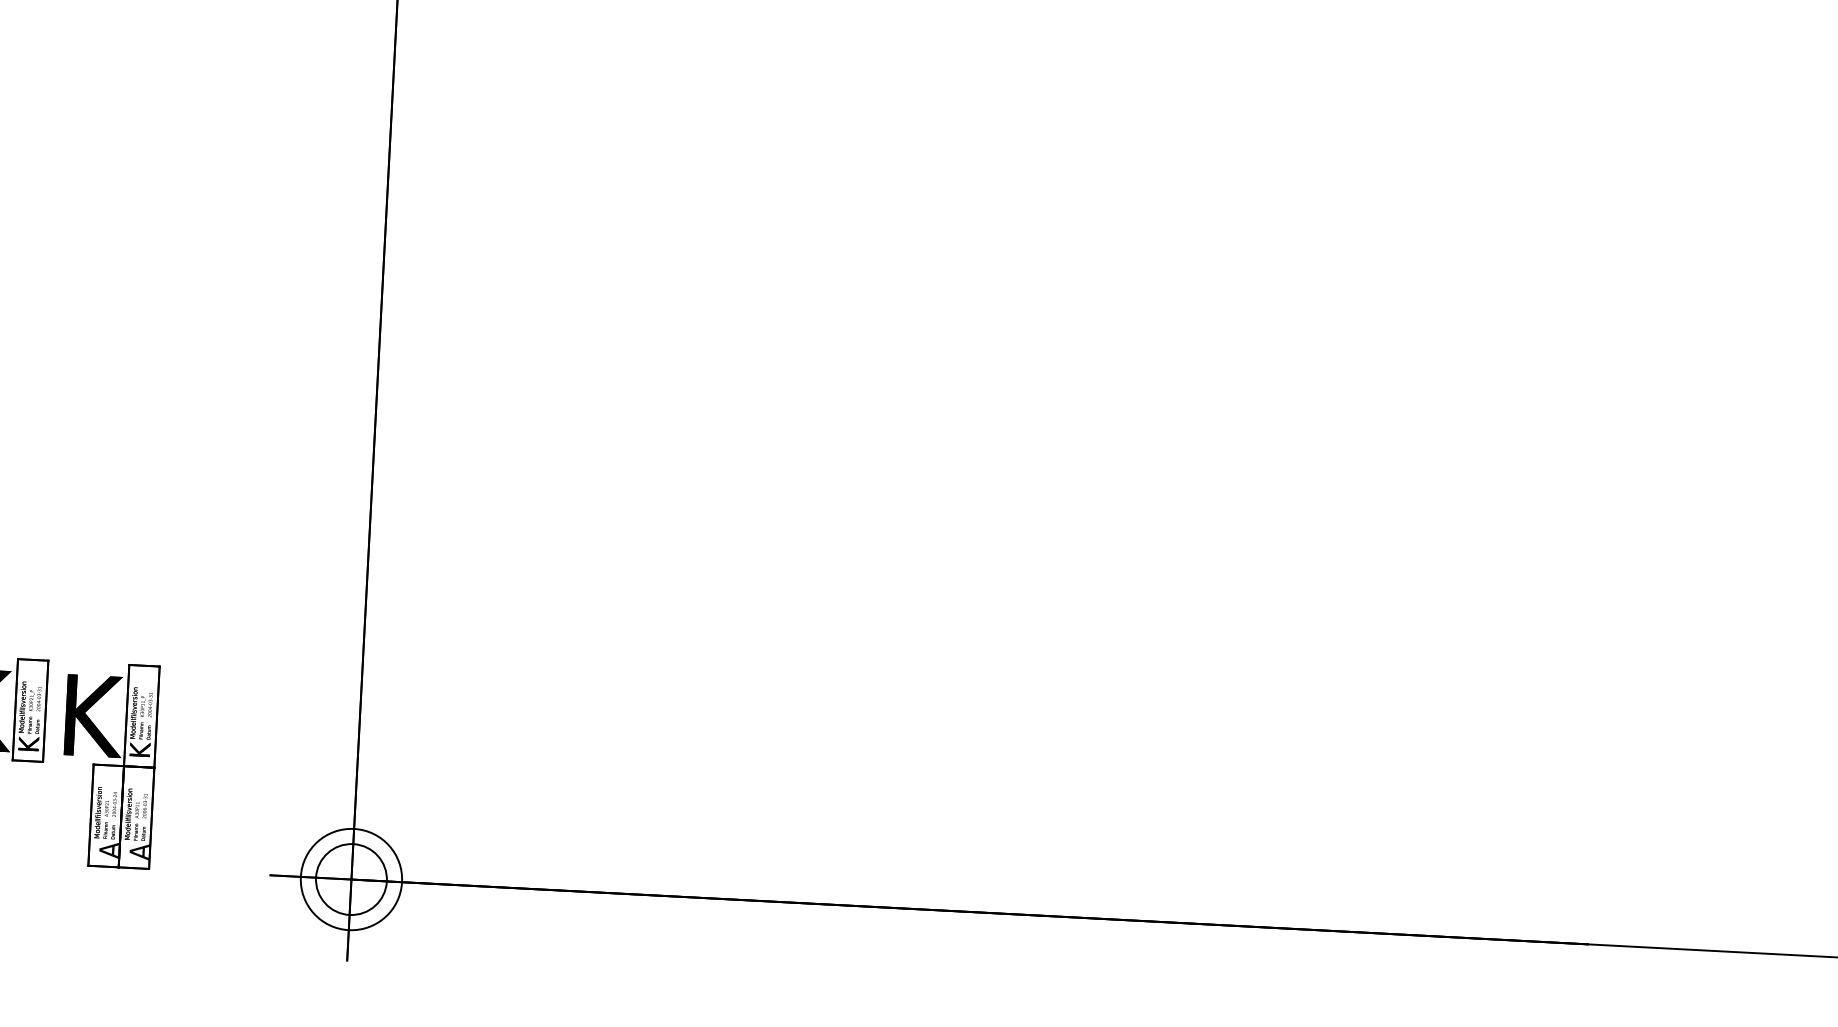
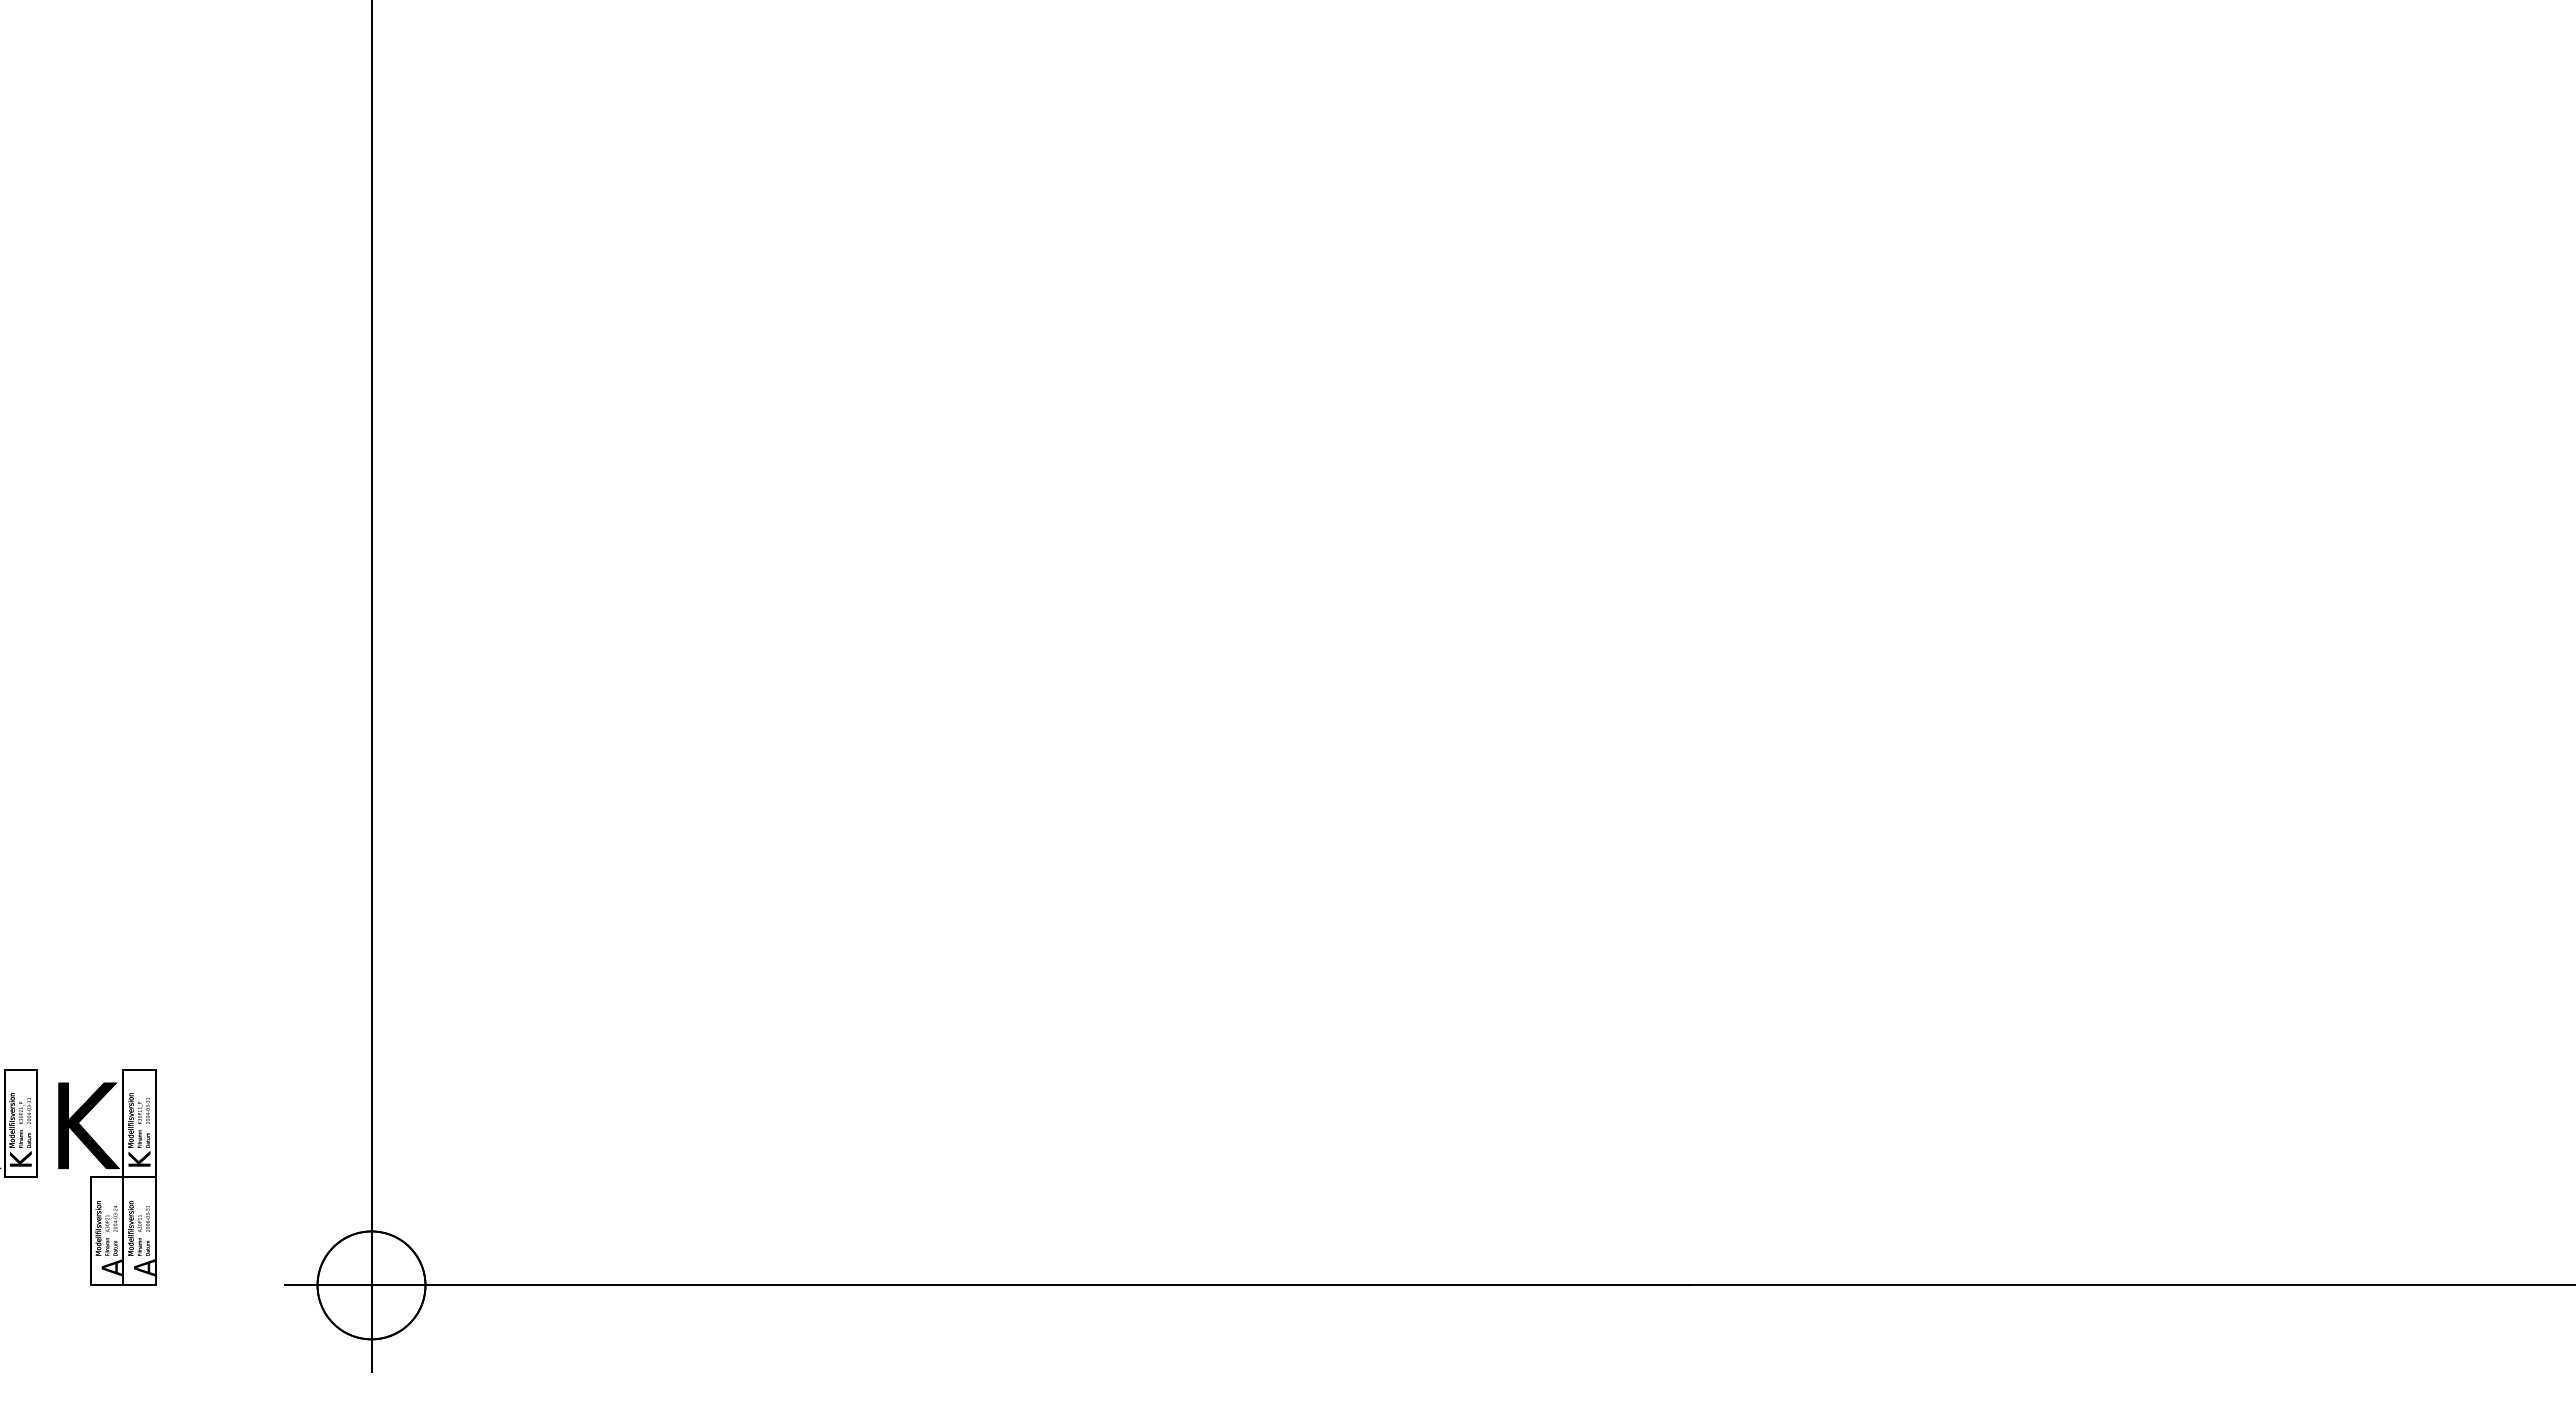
circle: (351, 879) -> (371, 1285), size x1.43

